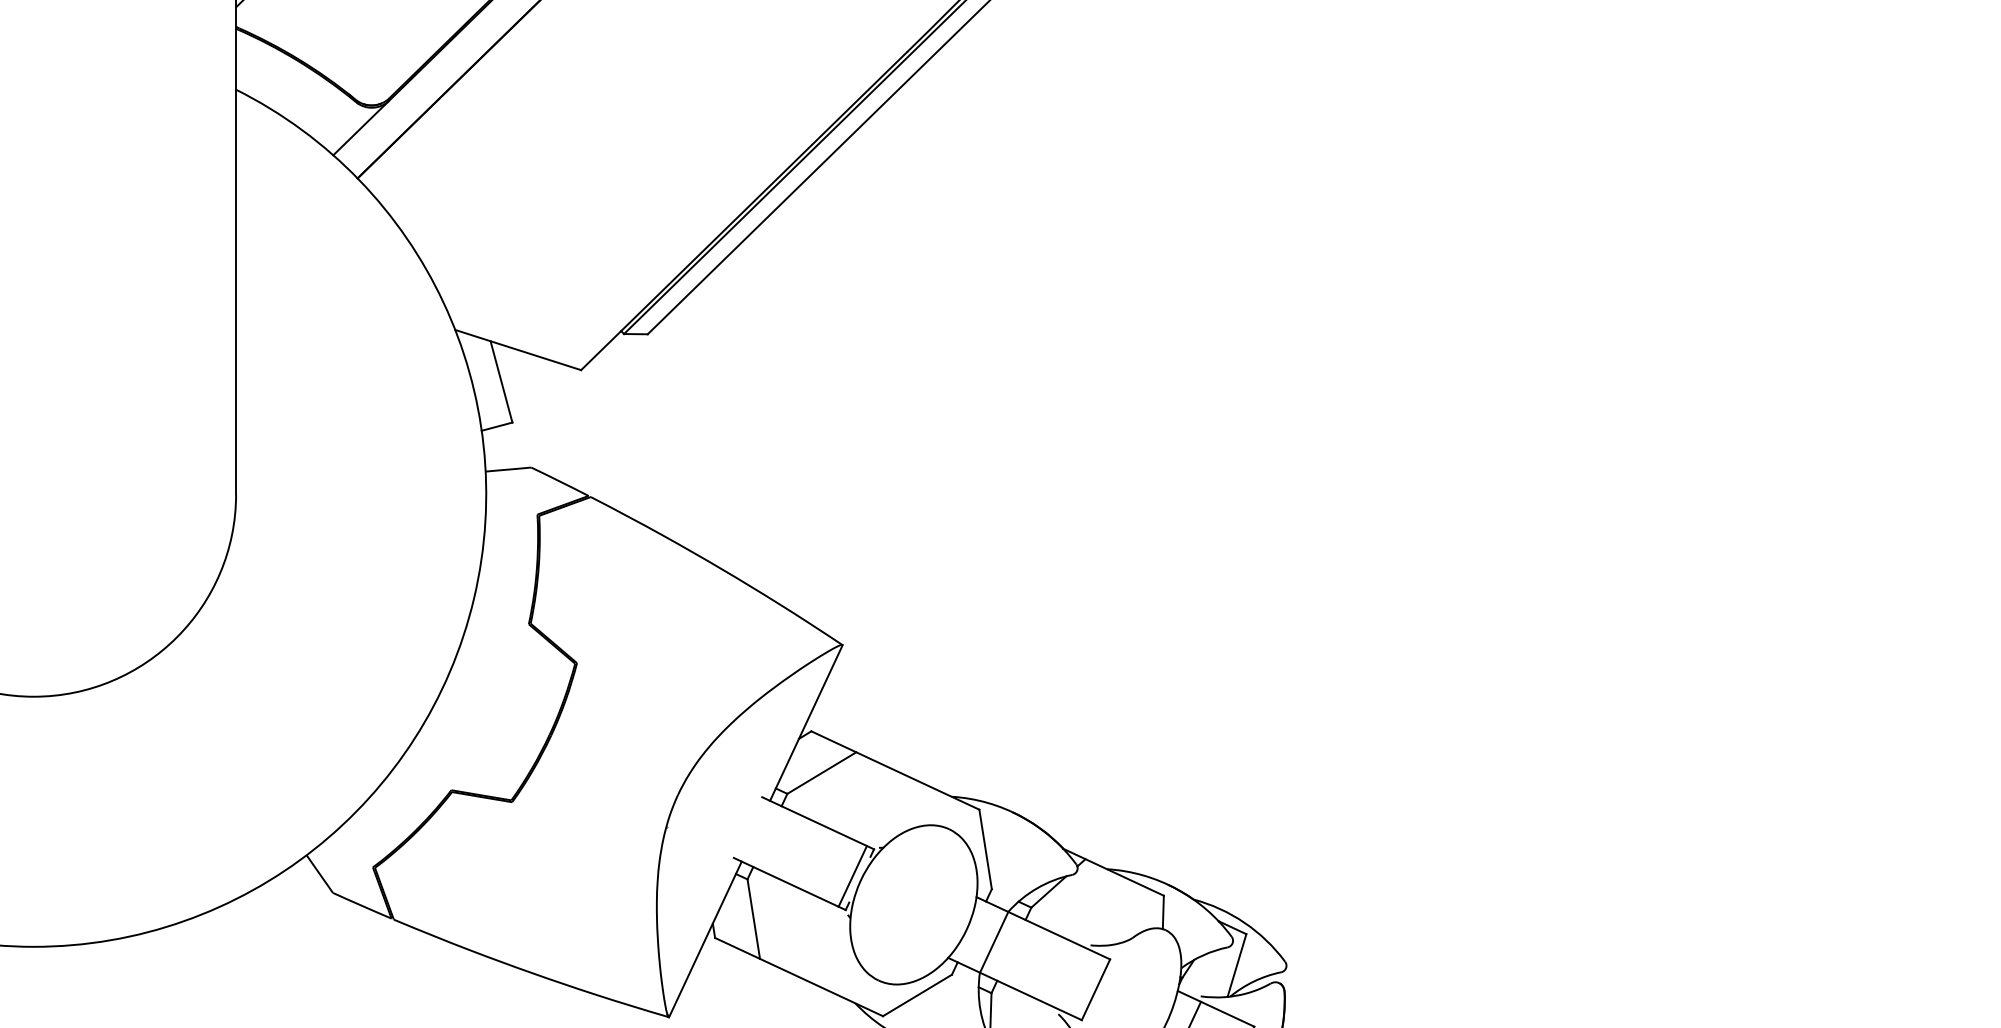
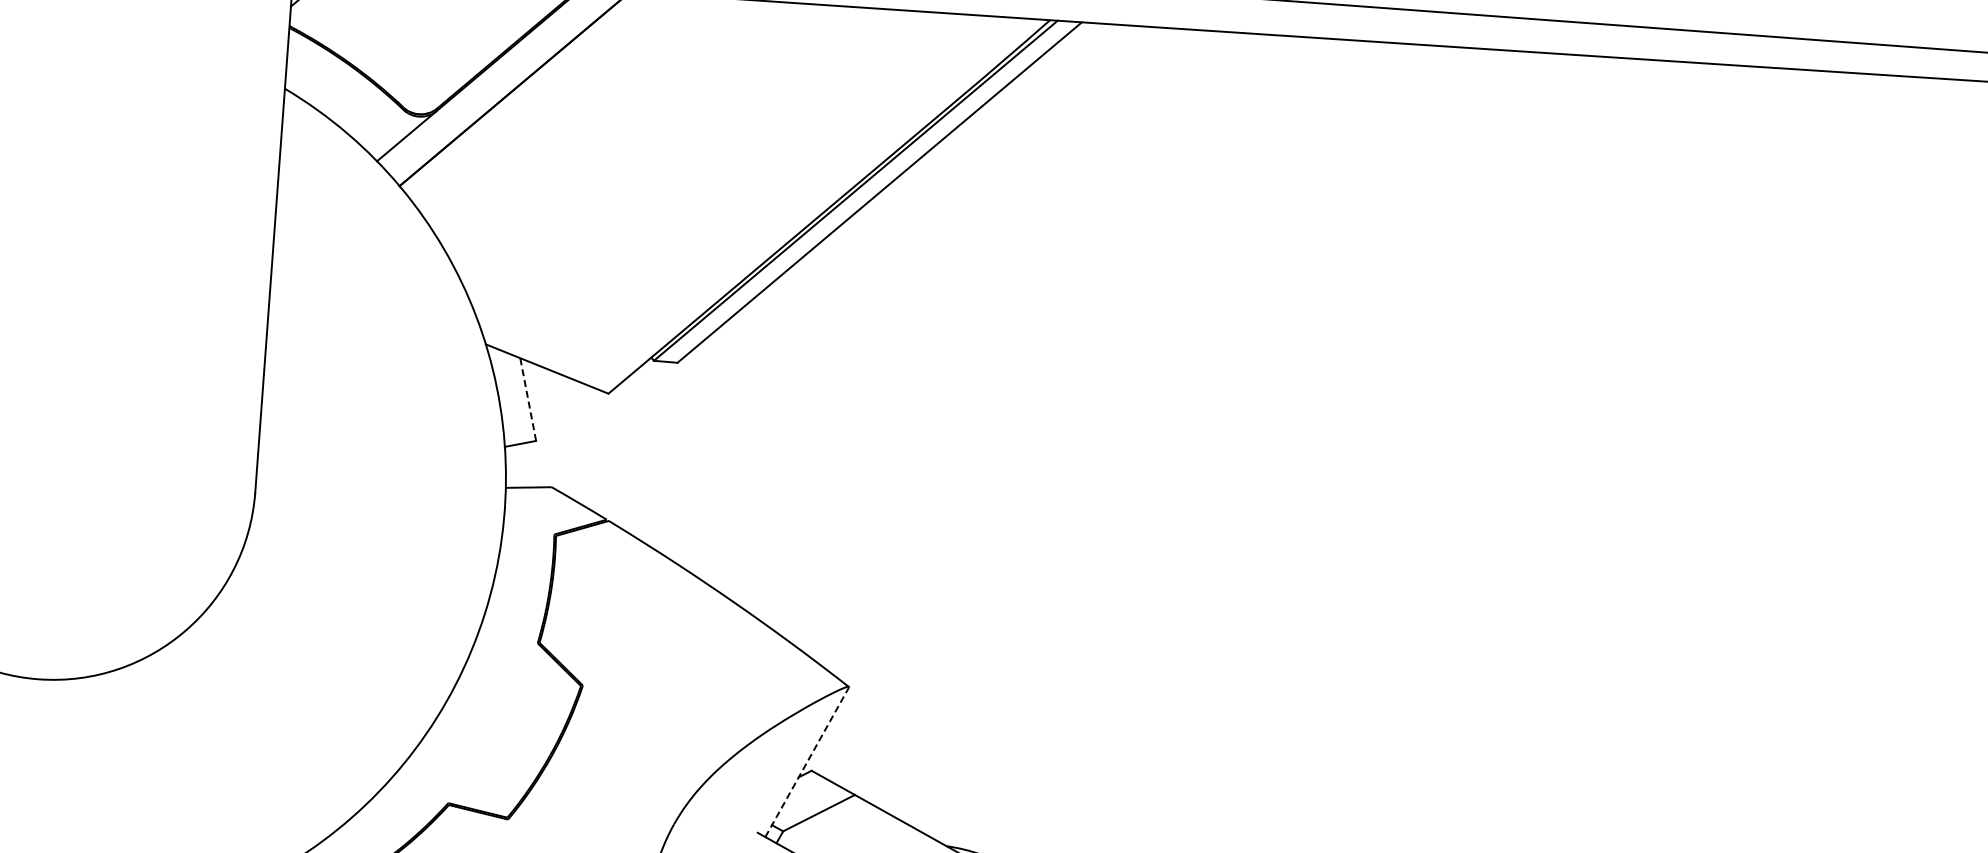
line: (501, 381) -> (528, 399), solid -> dashed
line: (806, 723) -> (807, 762), solid -> dashed

